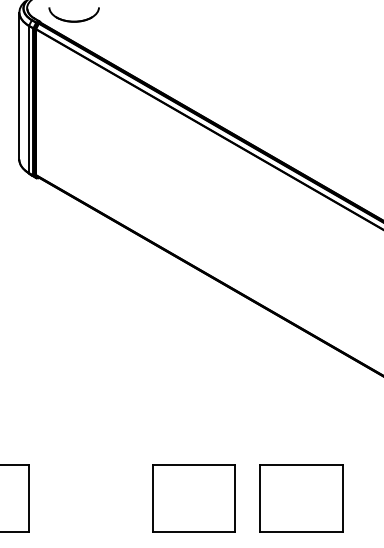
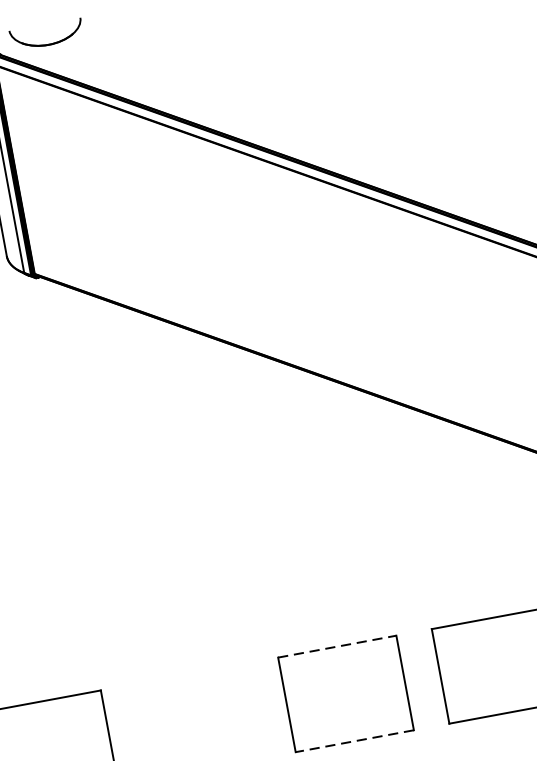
line: (194, 465) -> (337, 646), solid -> dashed
line: (193, 531) -> (354, 741), solid -> dashed

